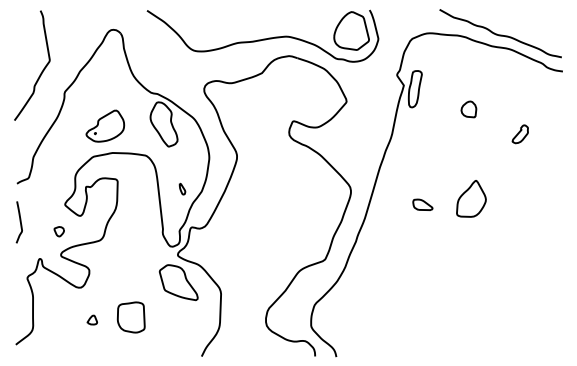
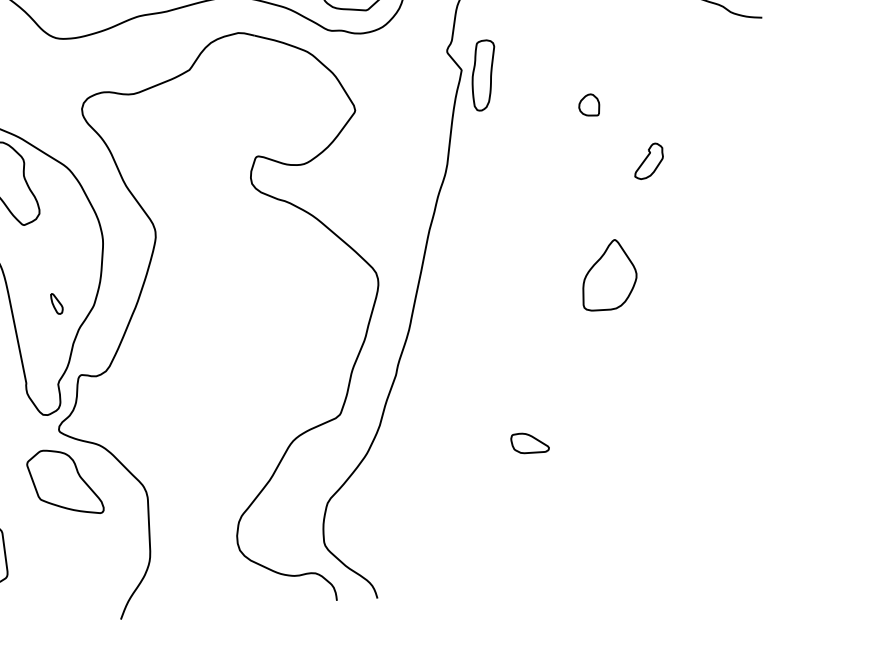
part: (468, 109) -> (588, 105), size x0.71
part: (519, 134) -> (647, 161), moved
part: (422, 204) -> (529, 442), moved

